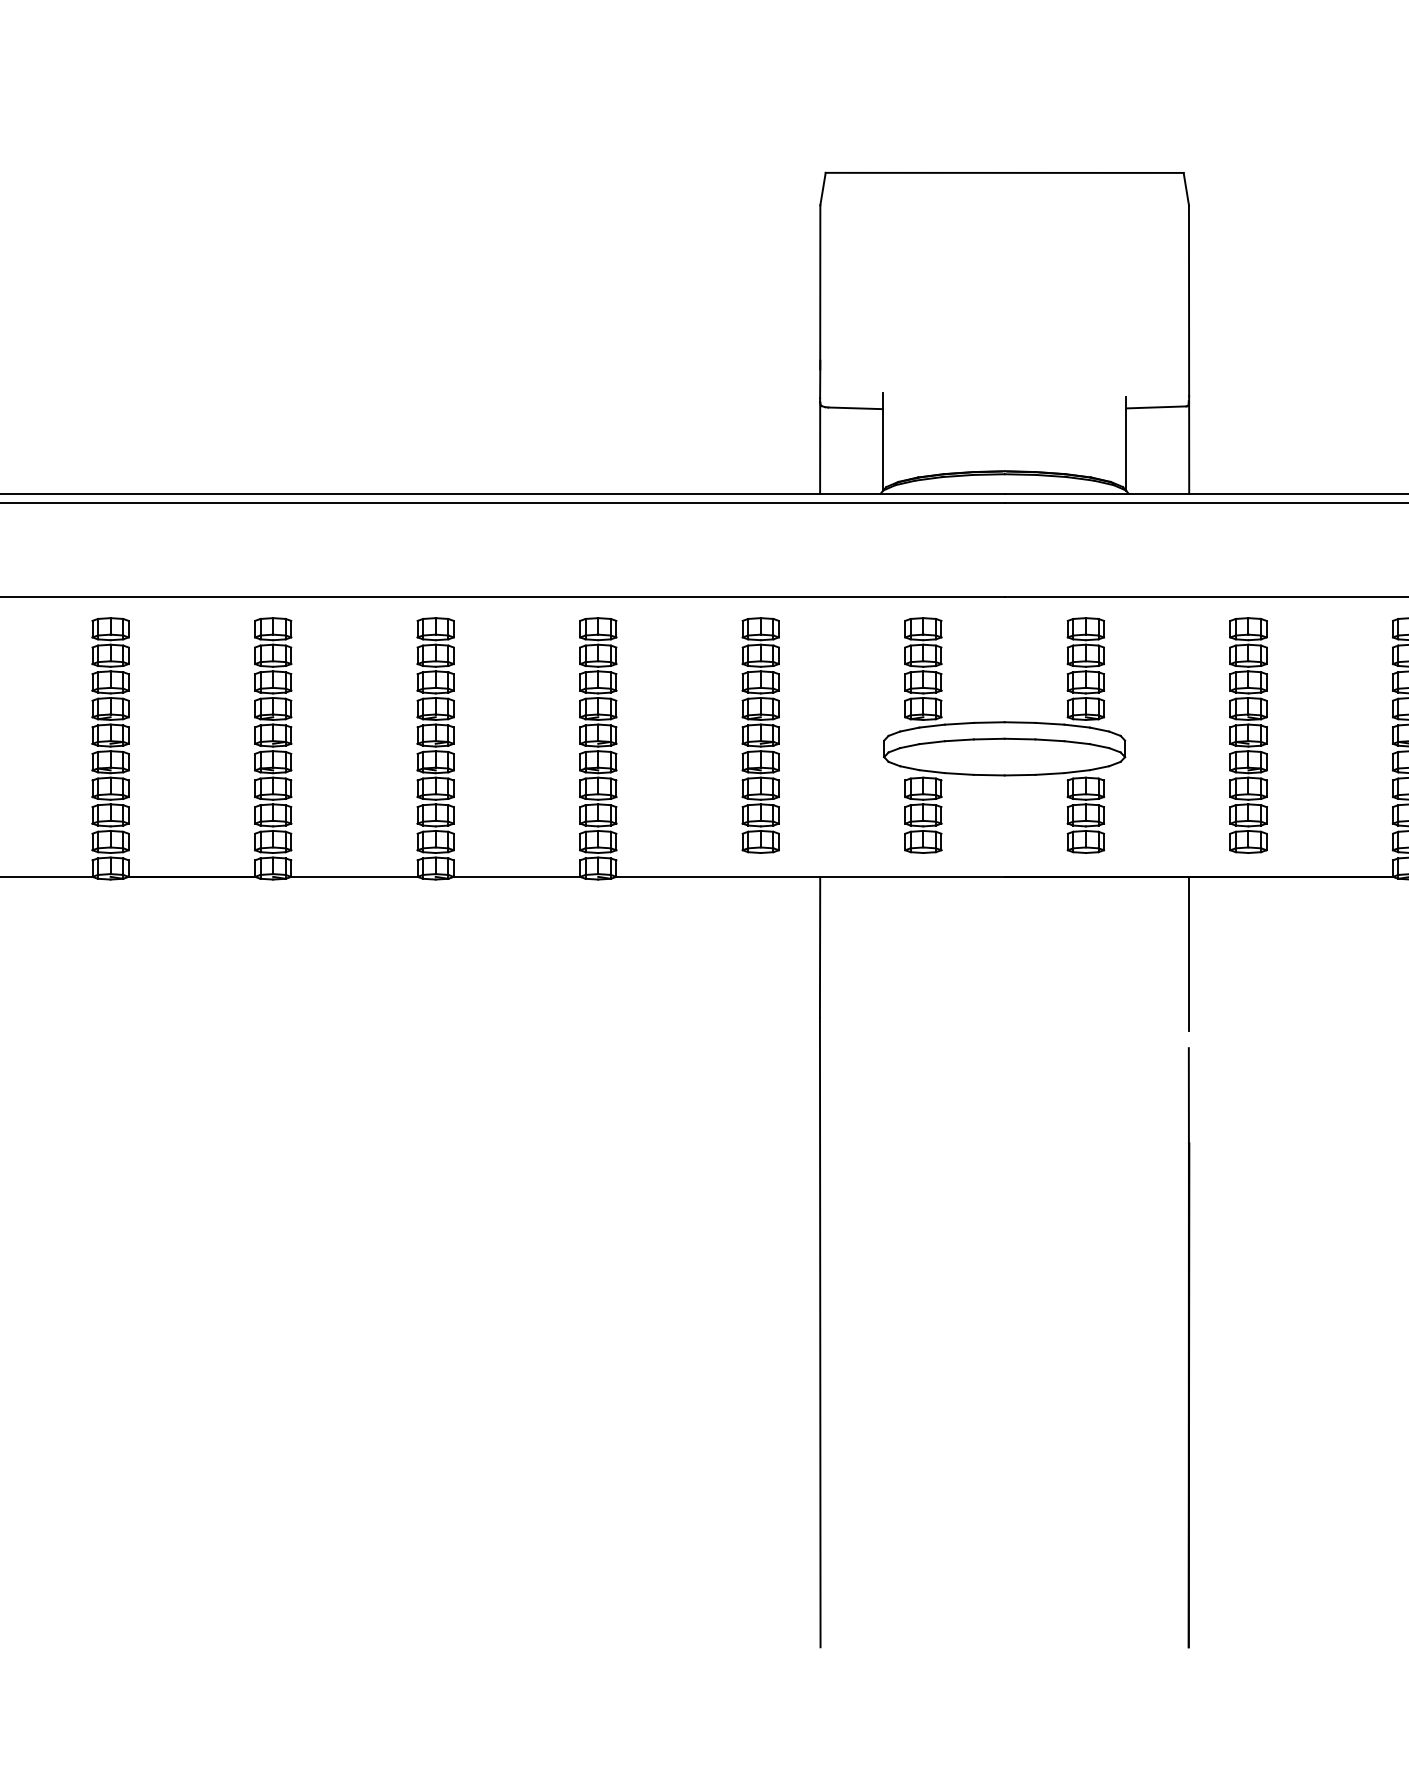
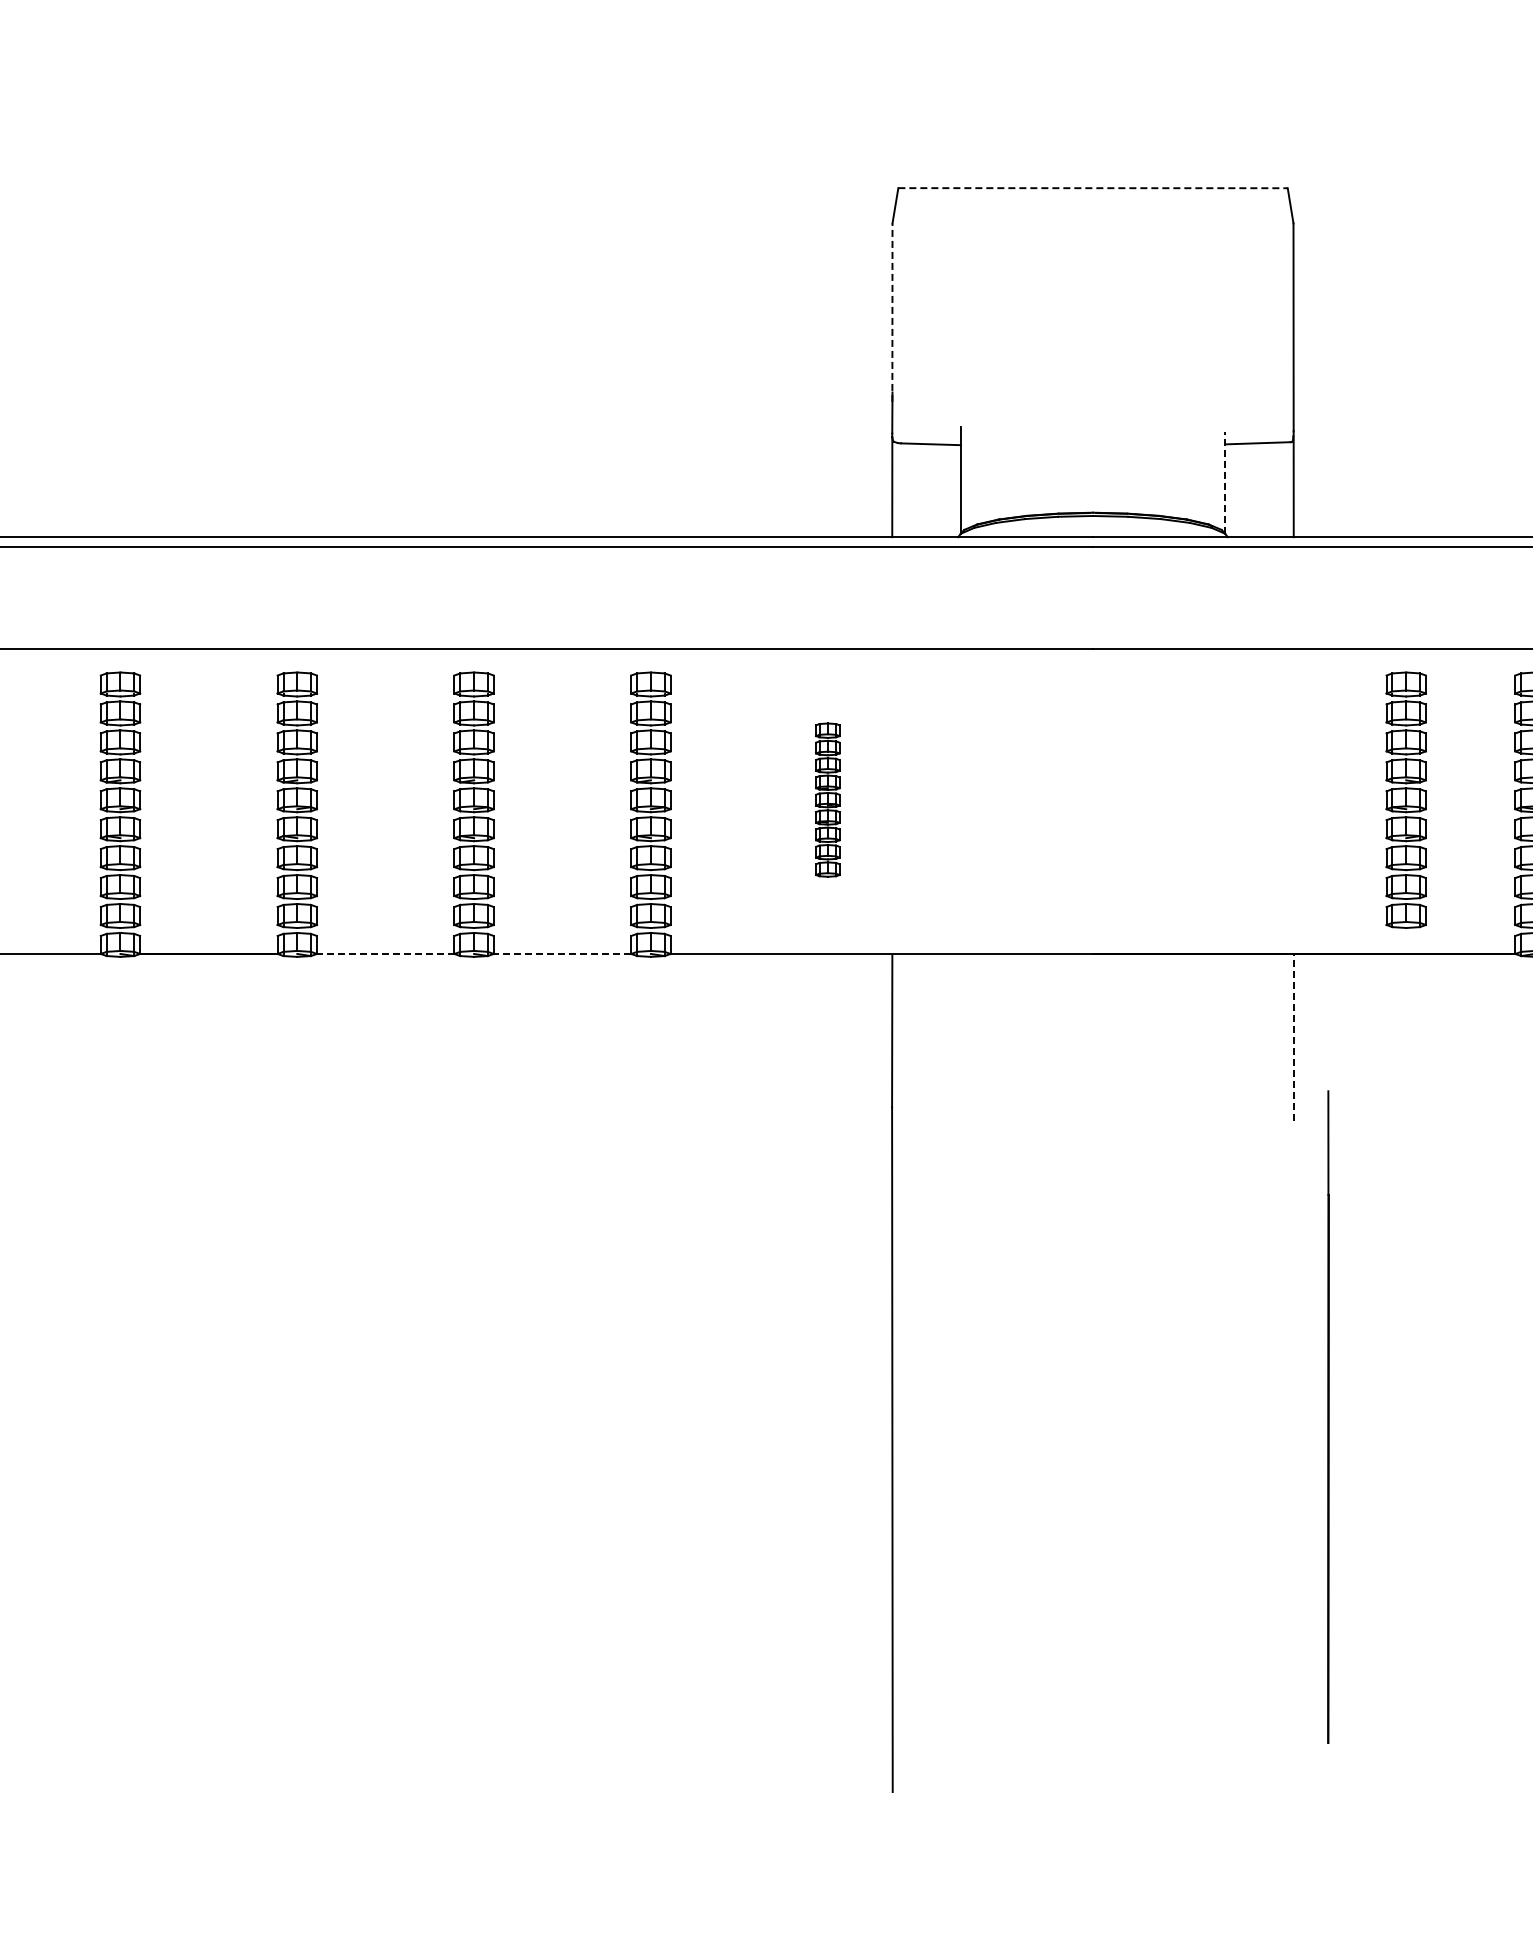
line: (1005, 173) -> (1093, 188), solid -> dashed
line: (820, 287) -> (892, 312), solid -> dashed
line: (1126, 443) -> (1225, 482), solid -> dashed
part: (760, 734) -> (827, 799), size x0.6
part: (1004, 734) -> (1092, 799), removed
part: (1247, 734) -> (1405, 799), moved
line: (355, 877) -> (386, 954), solid -> dashed
line: (517, 877) -> (563, 954), solid -> dashed
line: (1188, 953) -> (1293, 1037), solid -> dashed
line: (1188, 1347) -> (1328, 1416), moved

